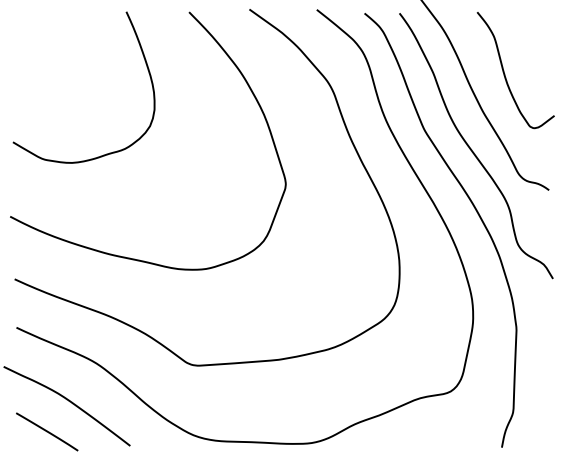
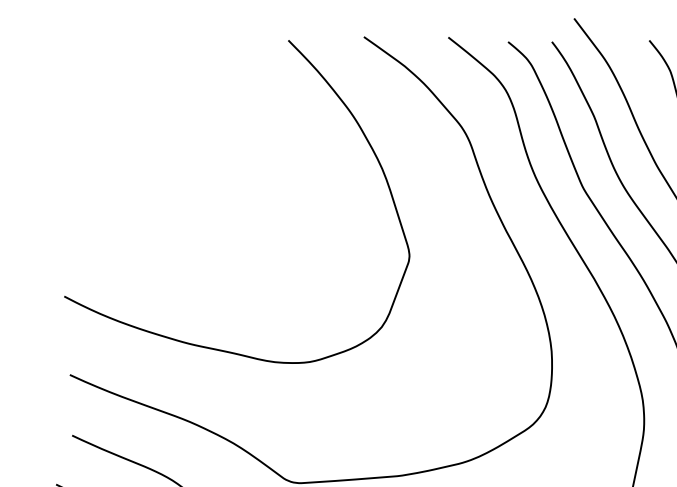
curve: (146, 67) -> (235, 109), removed

